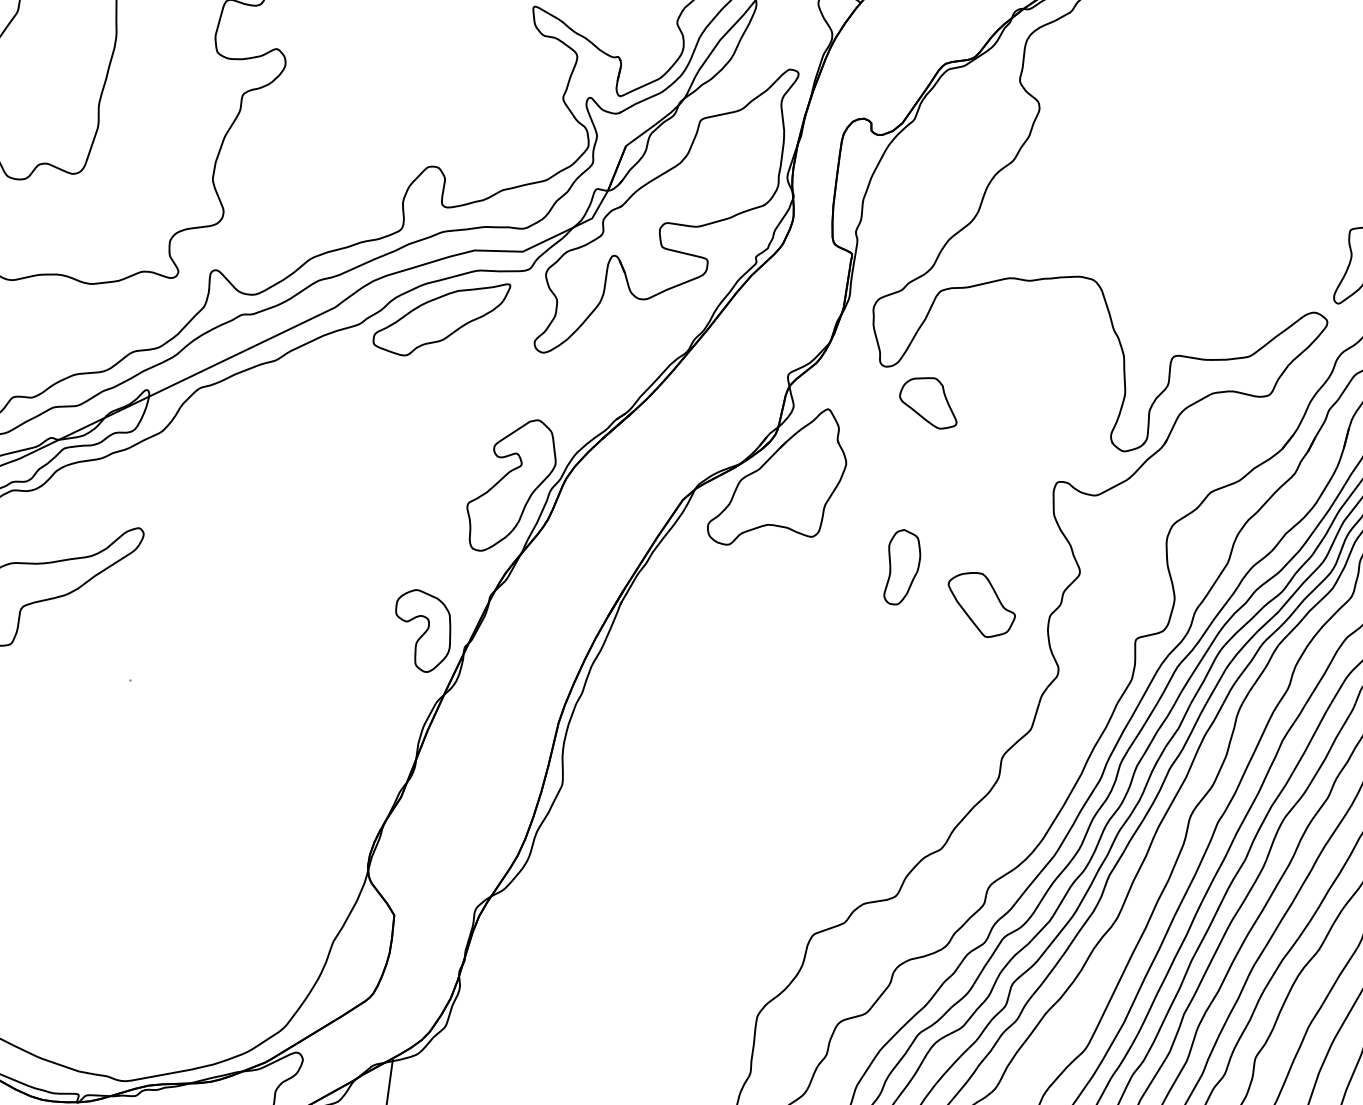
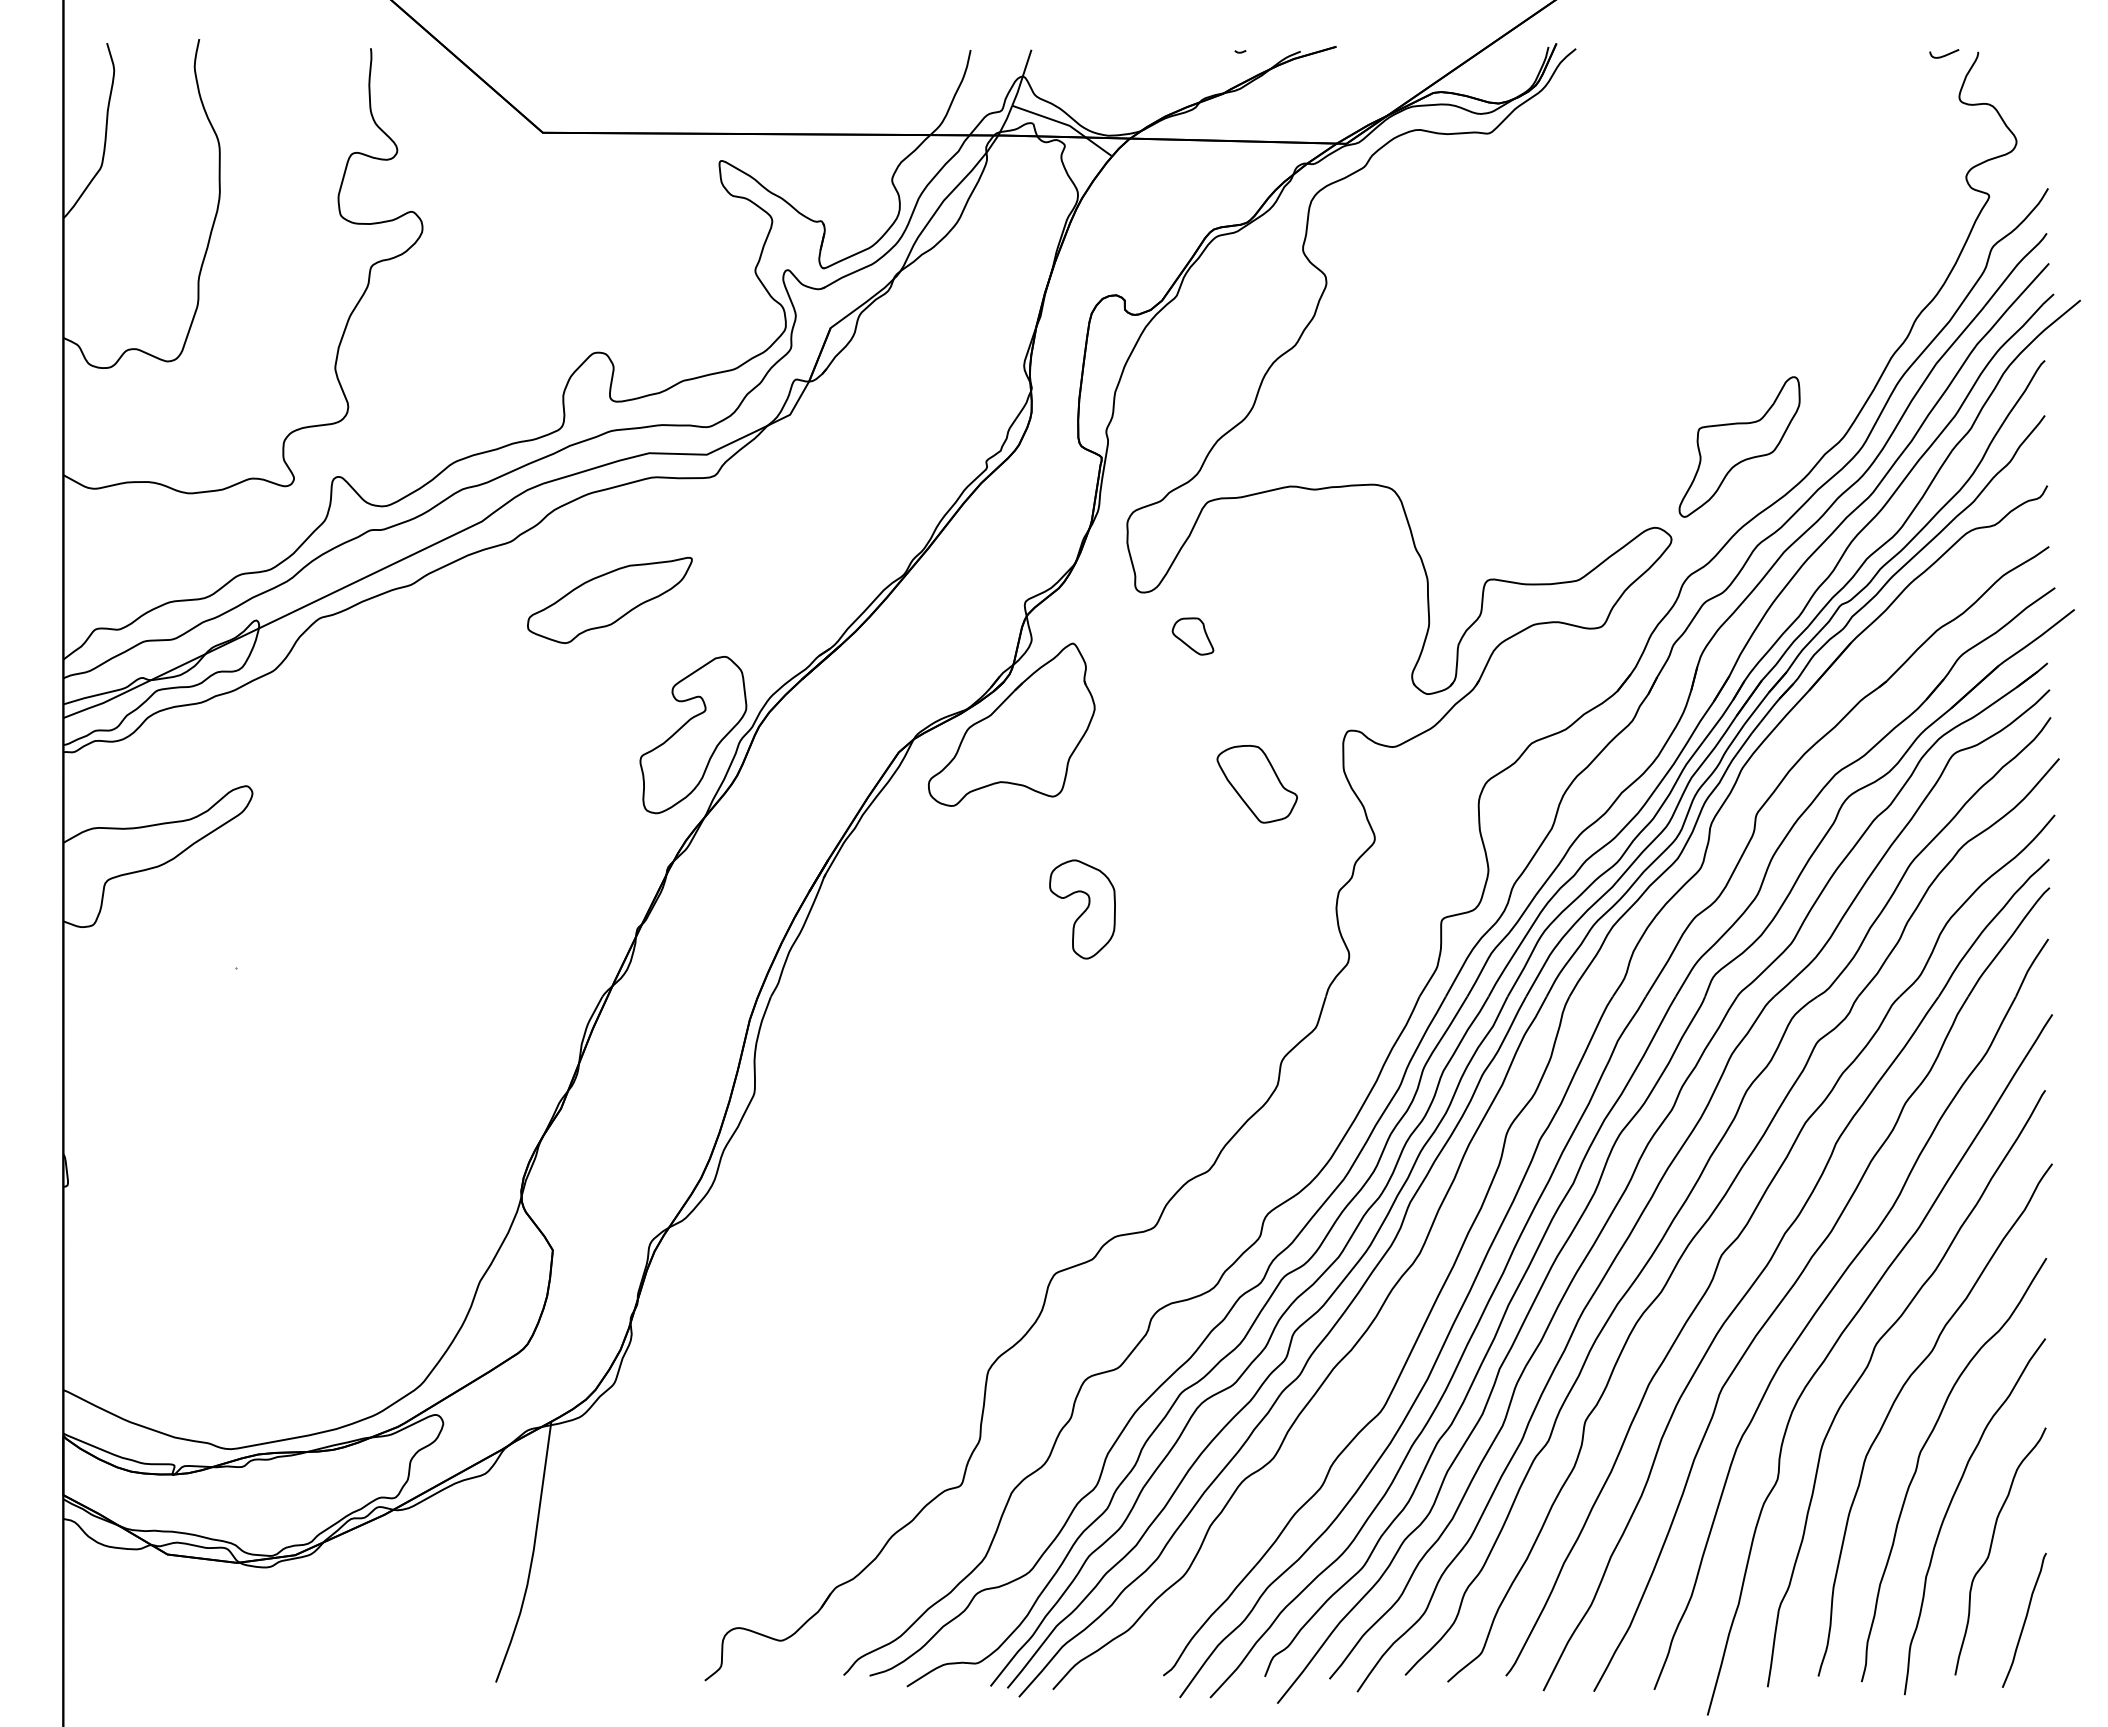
part: (666, 210) -> (879, 405), removed
part: (441, 319) -> (609, 599), moved
part: (927, 403) -> (1192, 636), size x0.6
part: (901, 566) -> (1161, 832), removed
part: (981, 605) -> (1256, 784), moved
part: (423, 631) -> (1082, 909), moved

